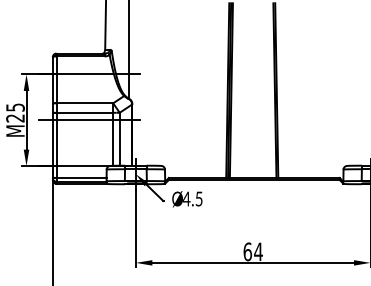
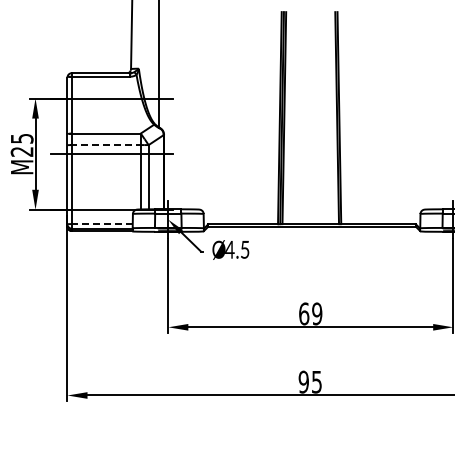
line: (84, 113) -> (106, 145), solid -> dashed
line: (80, 178) -> (101, 224), solid -> dashed
text: (257, 251) -> (316, 313), 64 -> 69

